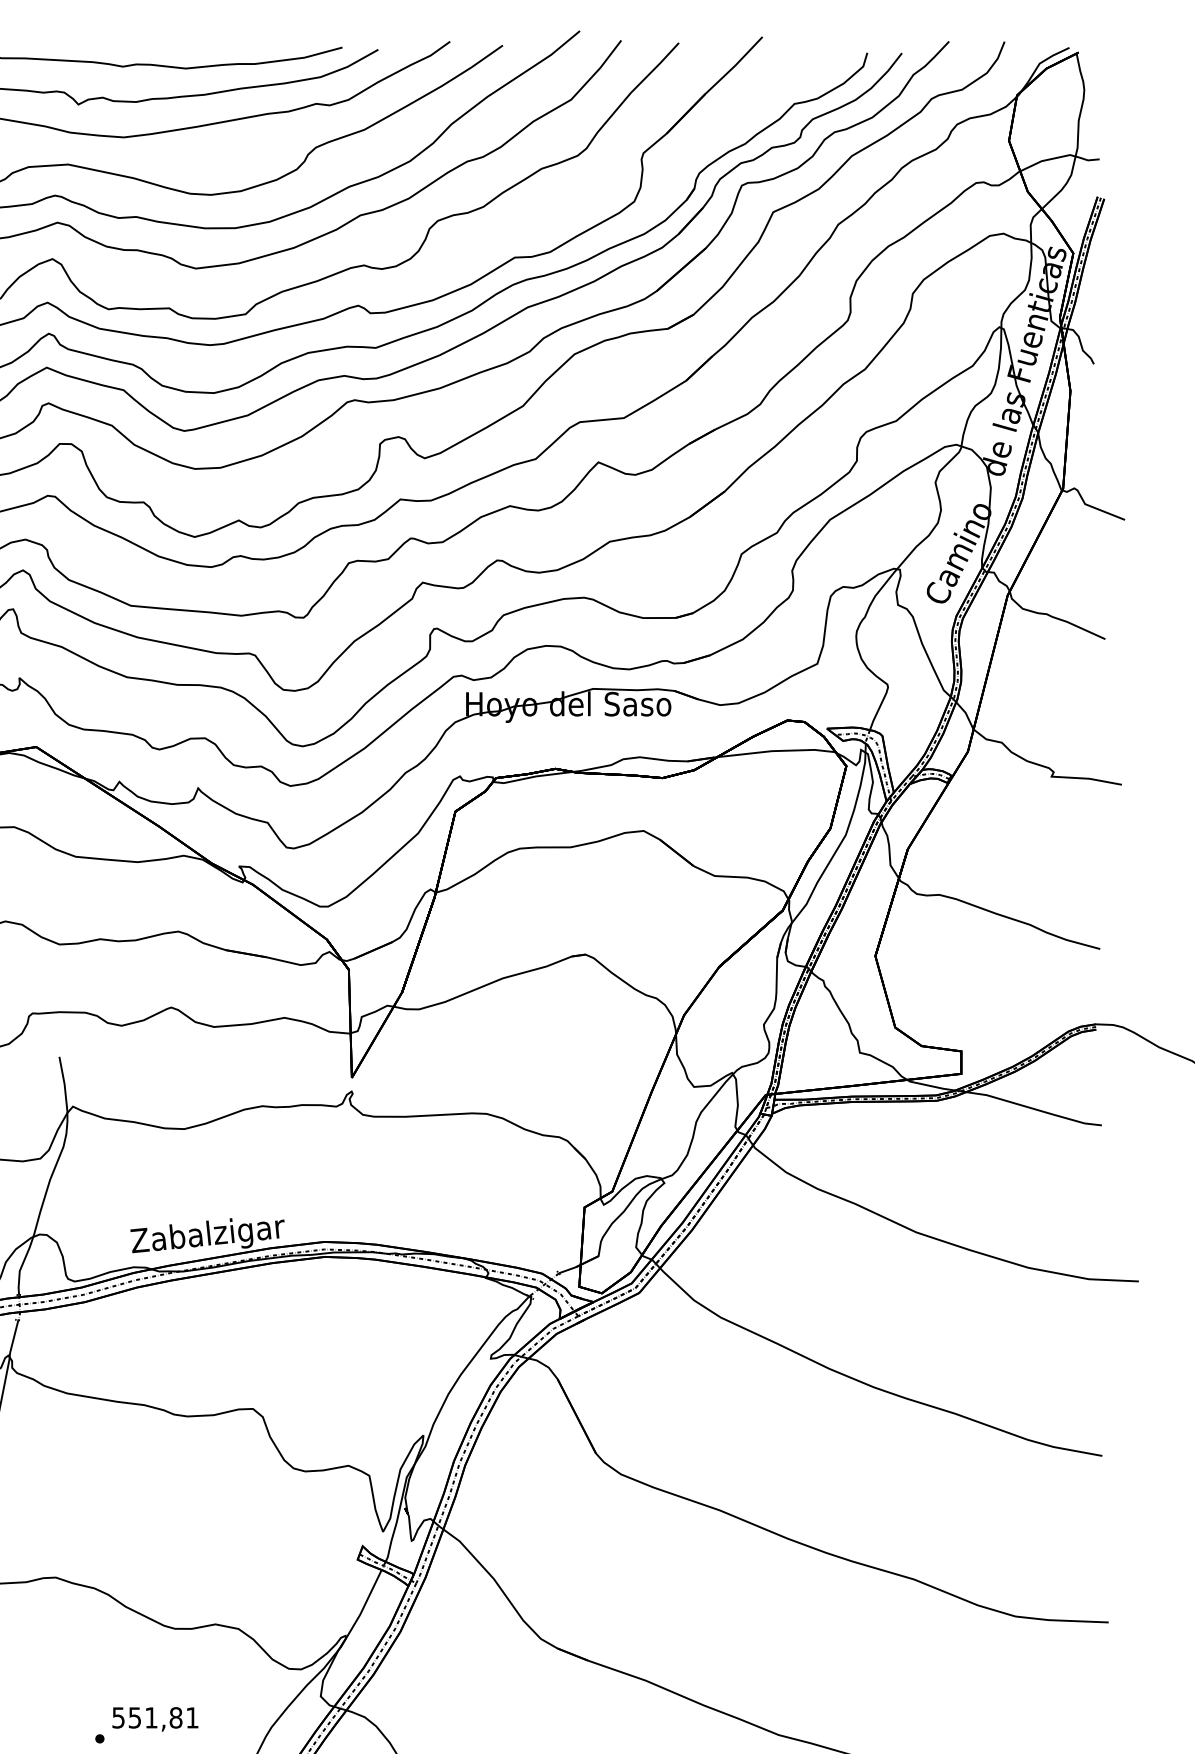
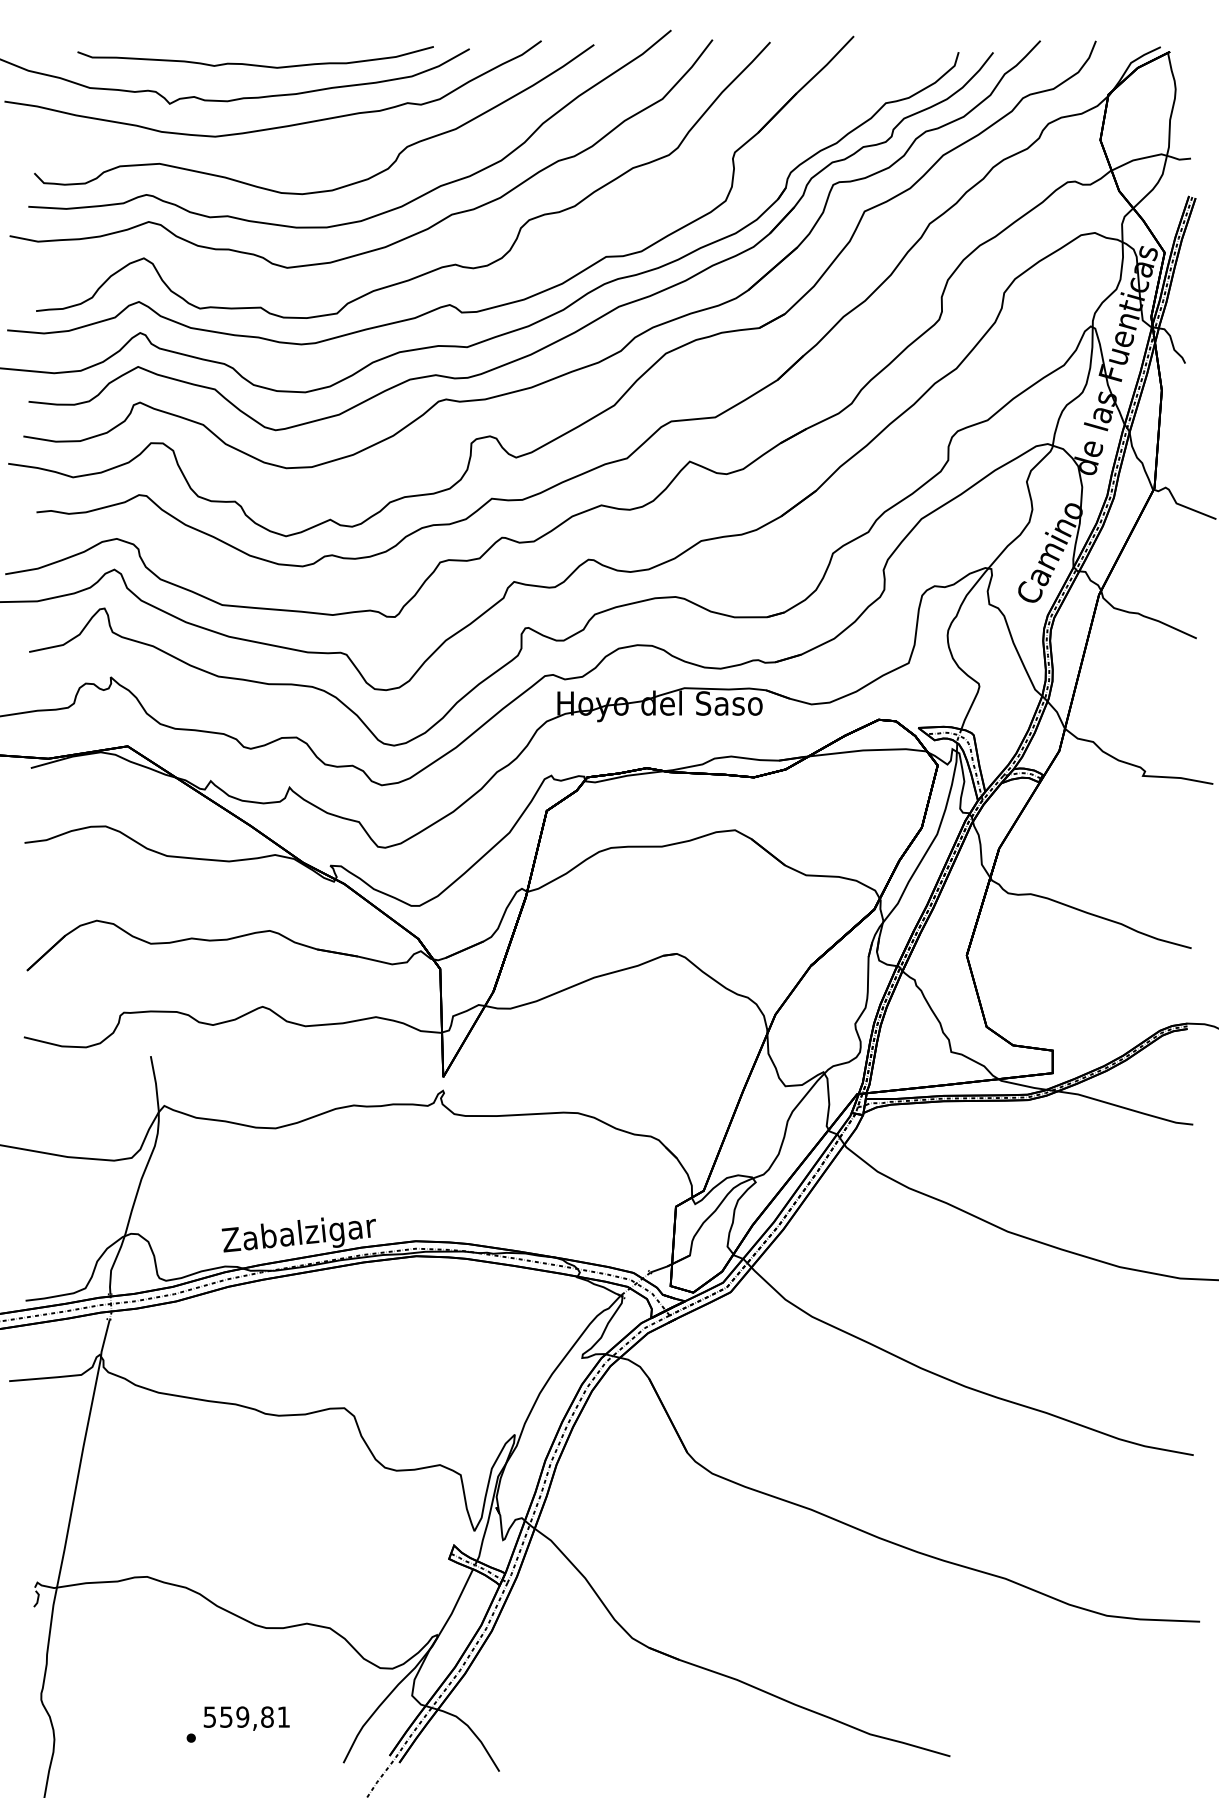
text: (151, 1717) -> (242, 1716), 551,81 -> 559,81

